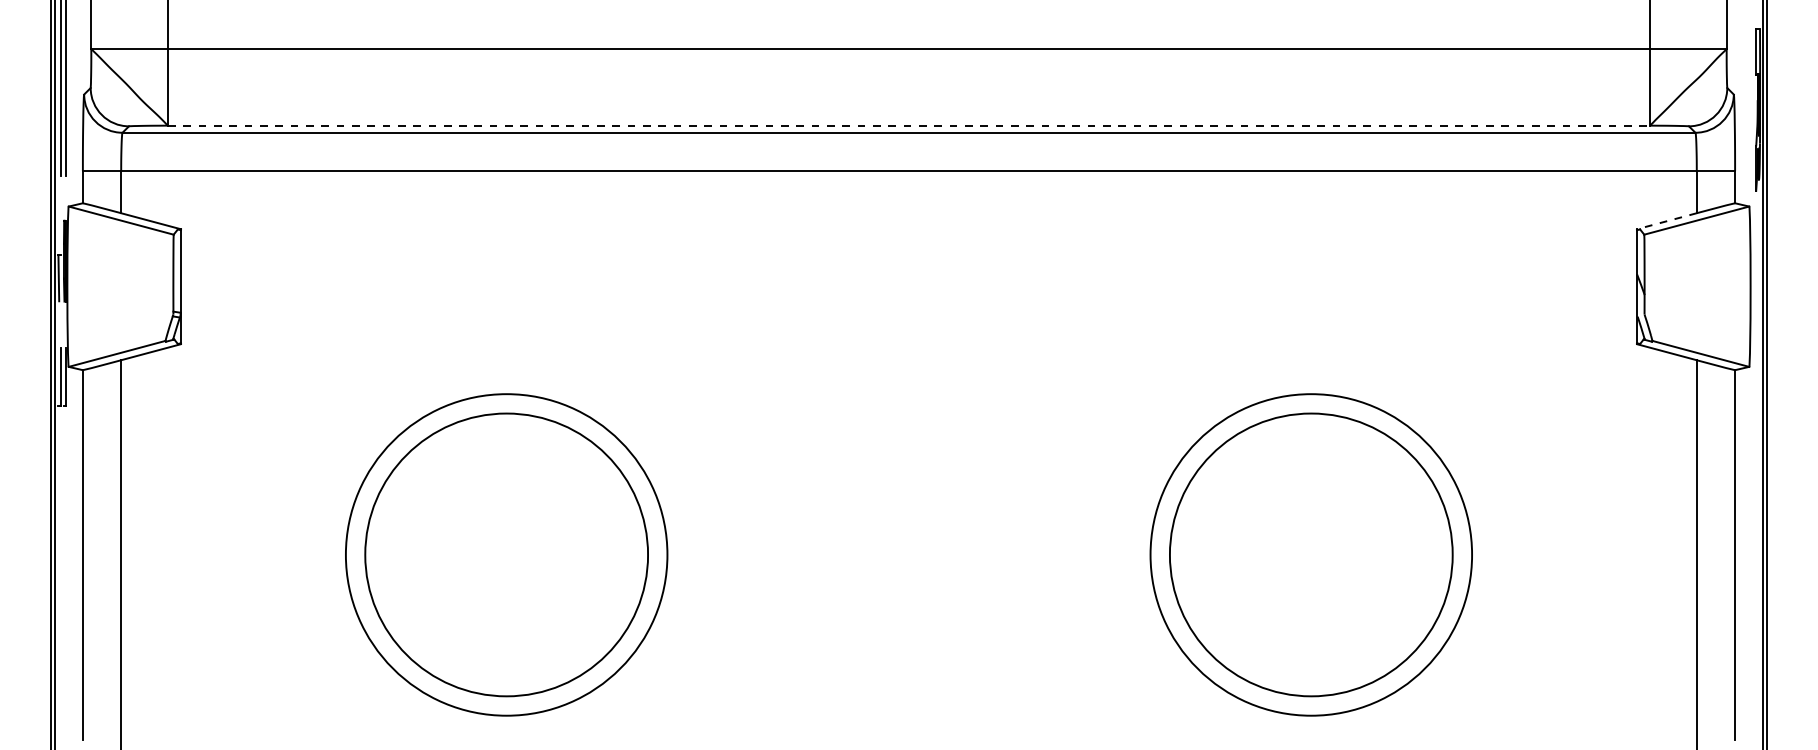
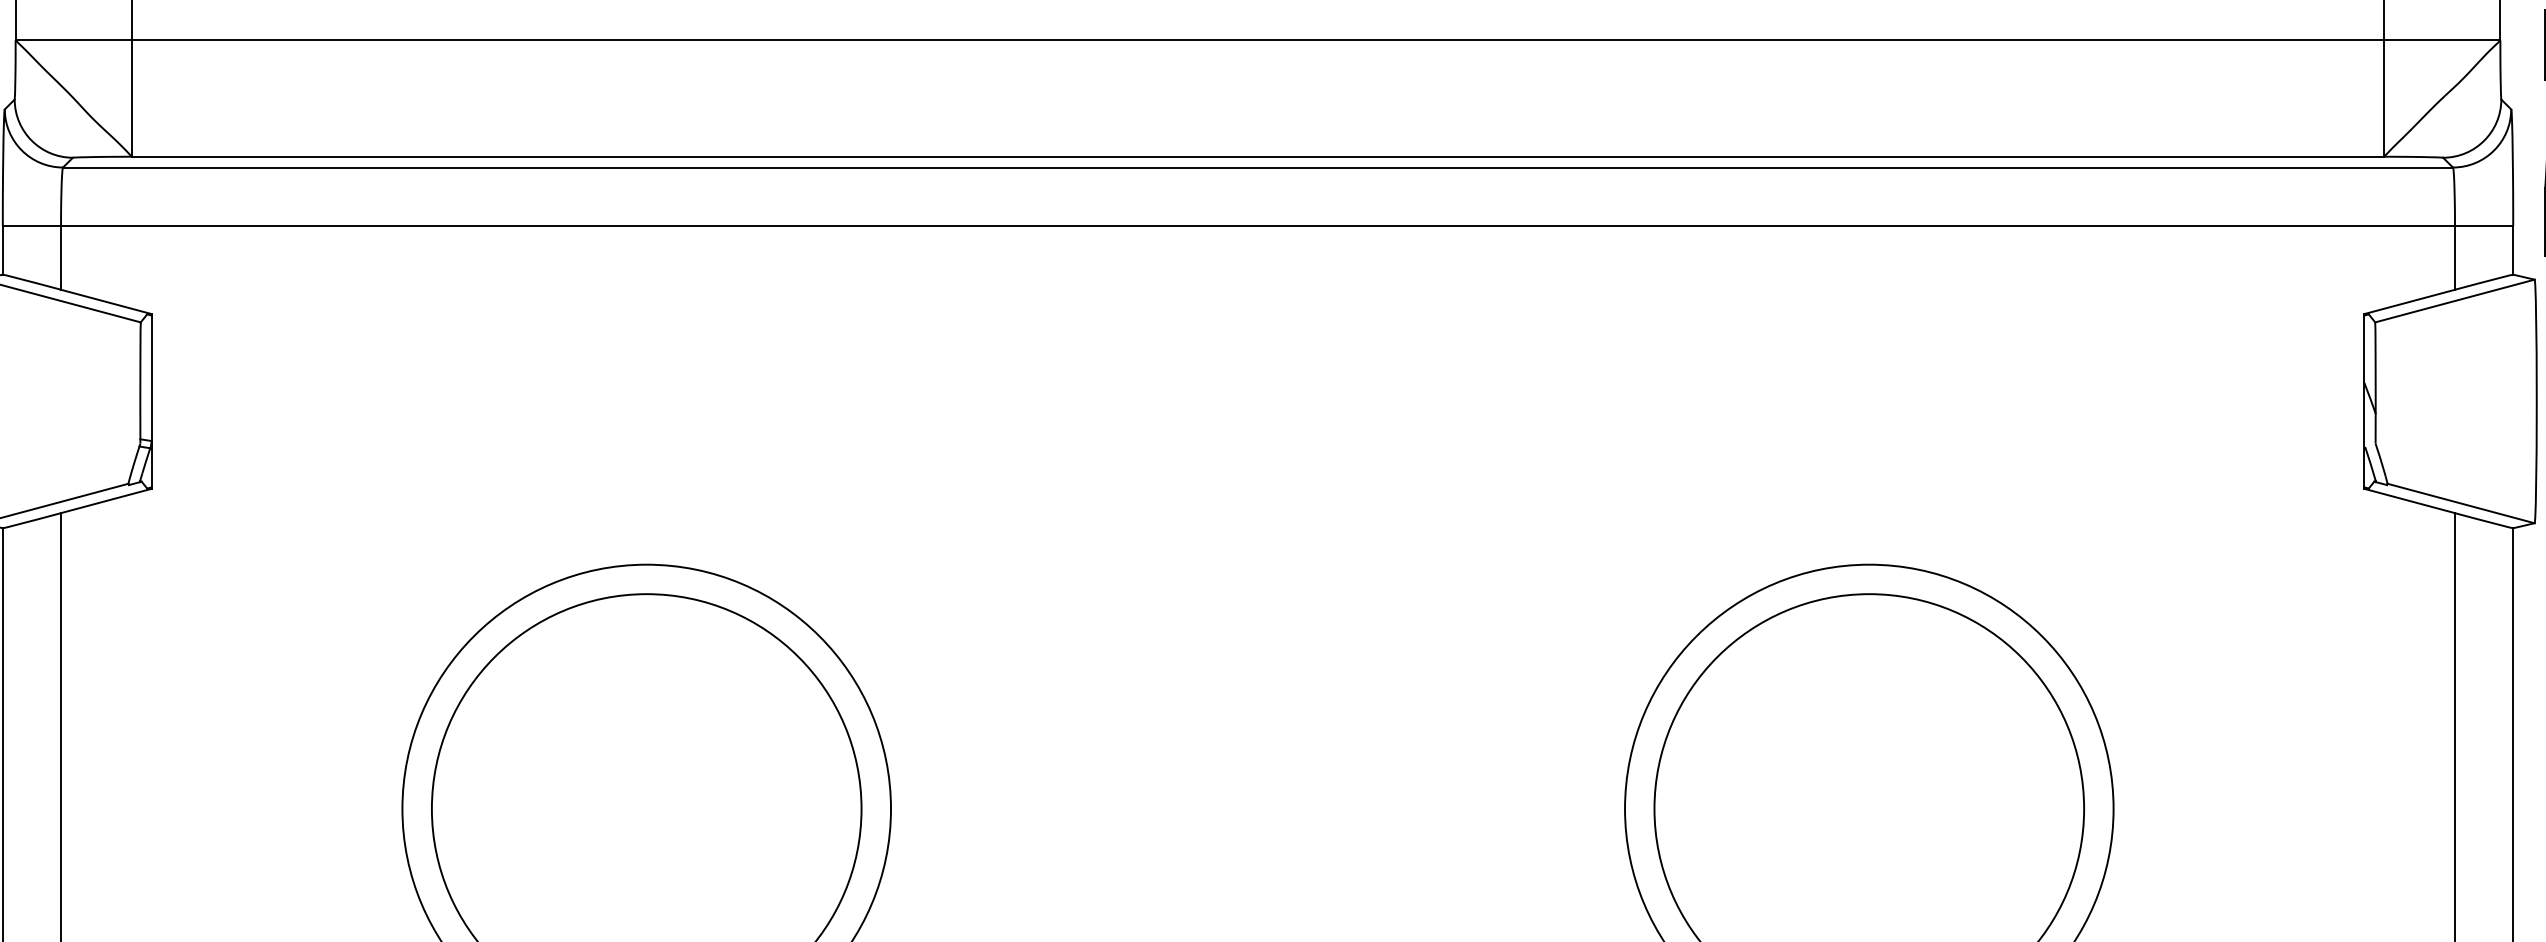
line: (909, 125) -> (1258, 156), dashed -> solid
line: (1666, 221) -> (2408, 302), dashed -> solid

